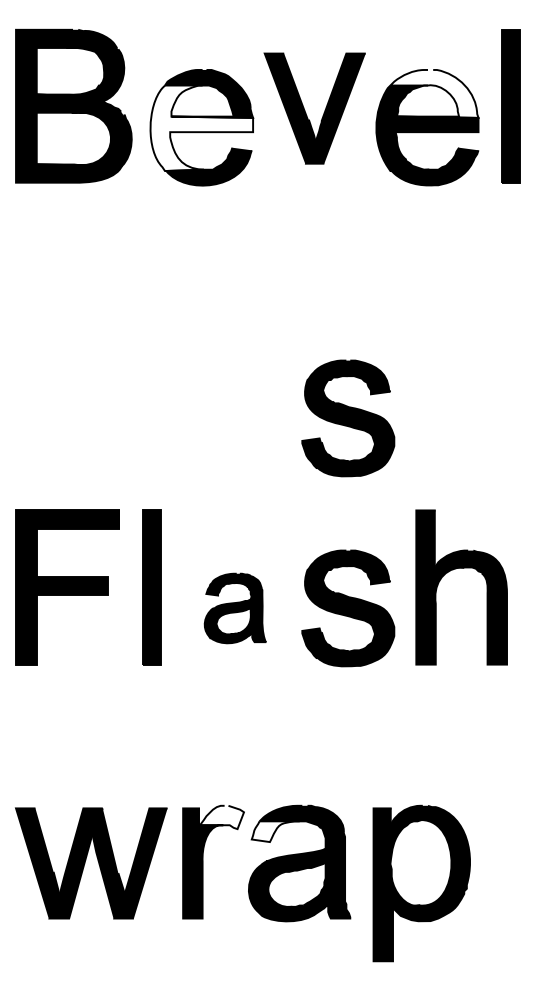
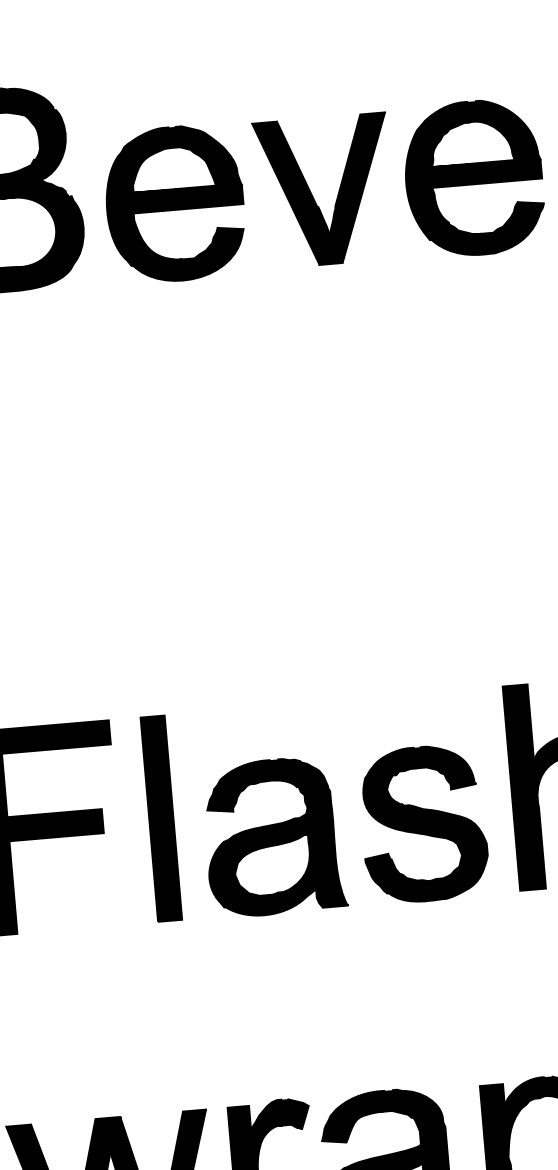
fill: (434, 93) -> (479, 132), added
part: (306, 112) -> (314, 197), moved
fill: (201, 128) -> (174, 205), added
part: (348, 418) -> (402, 572), removed
part: (235, 608) -> (274, 837), size x1.67
fill: (221, 817) -> (279, 1115), added
fill: (275, 831) -> (352, 1127), added

